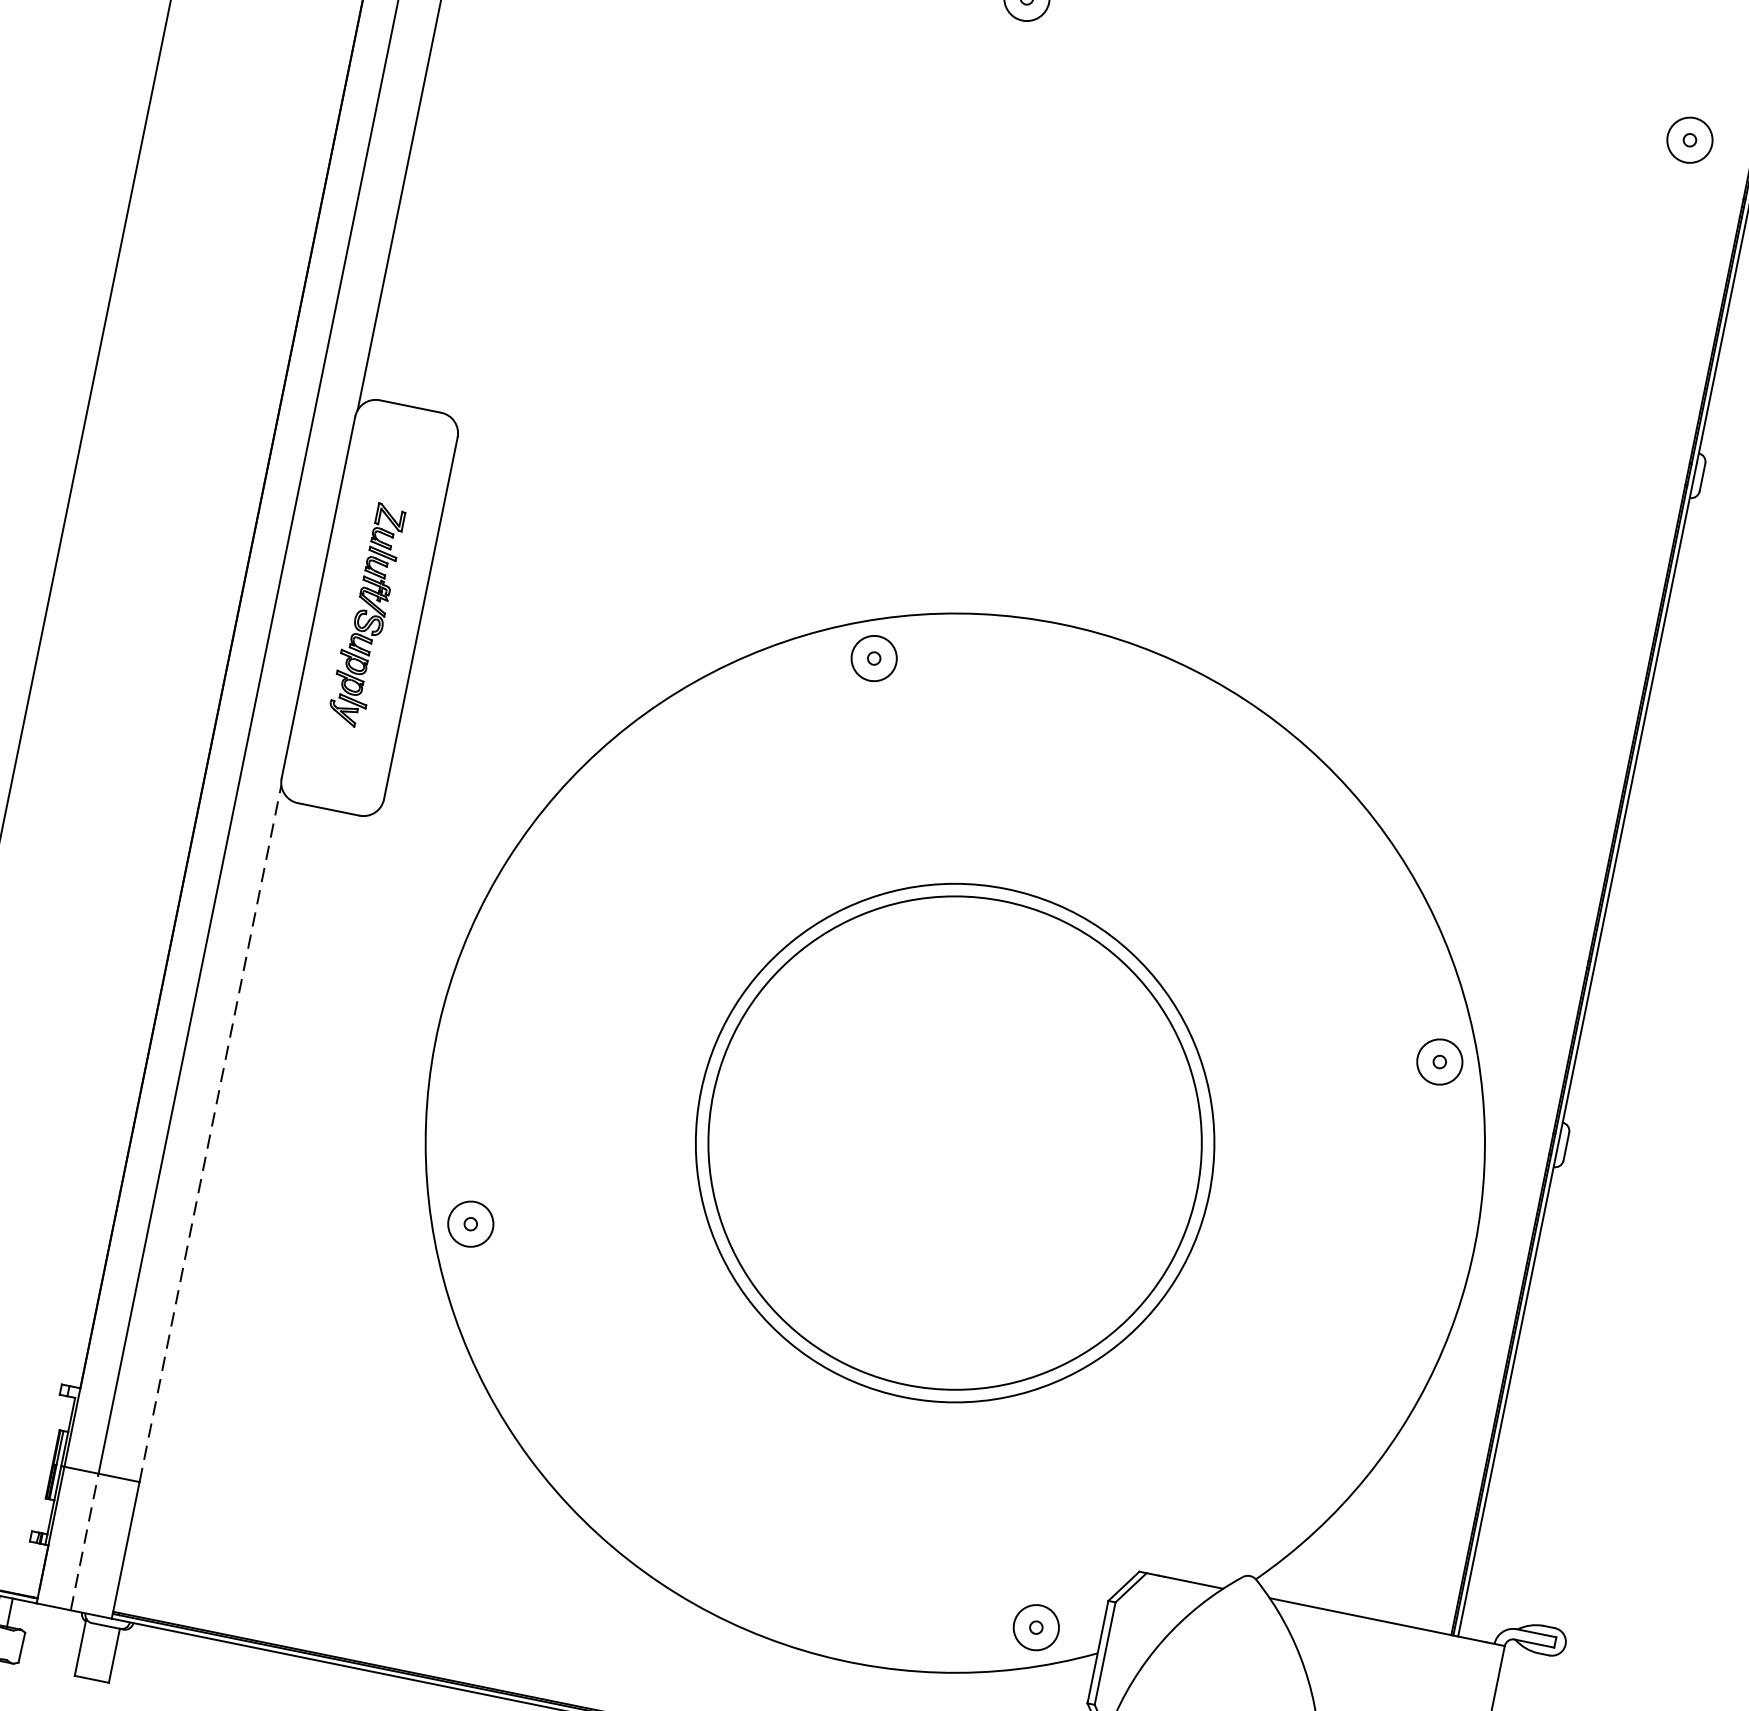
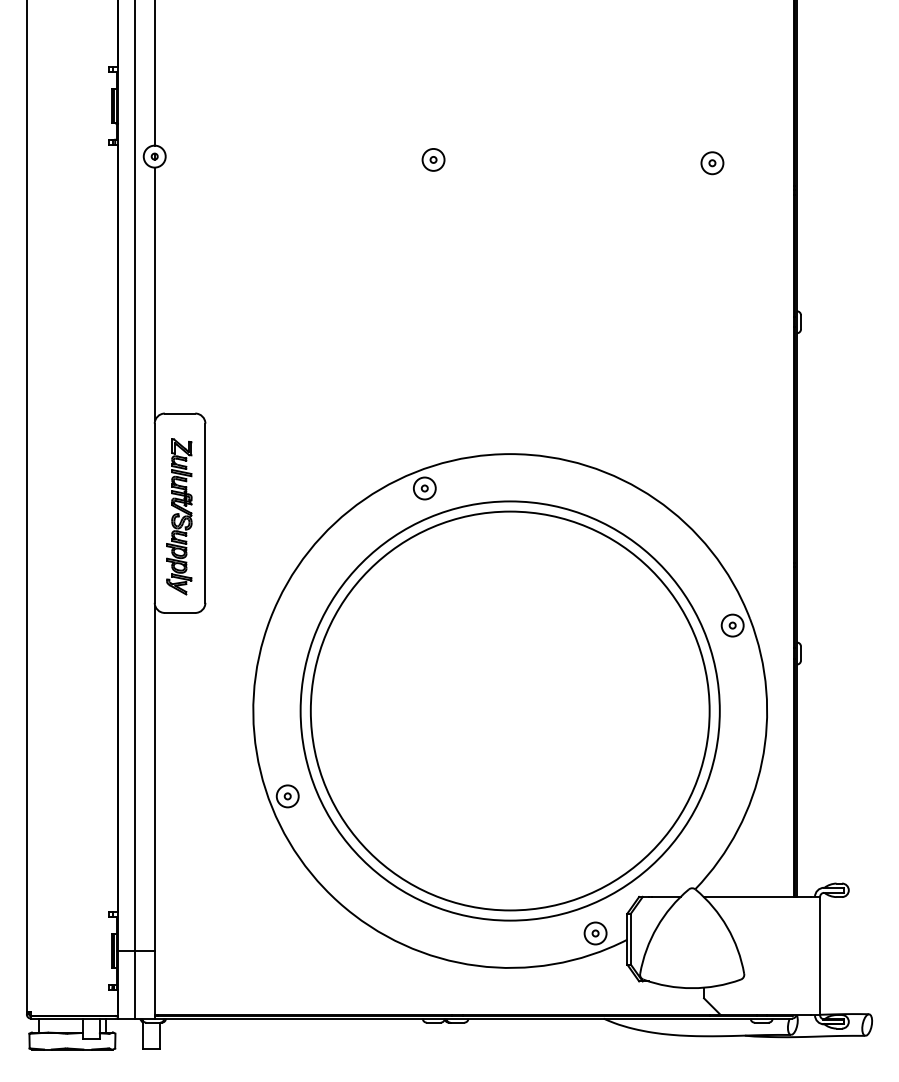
part: (1689, 140) -> (712, 163), moved
part: (367, 614) -> (179, 516), size x1.43
line: (210, 1133) -> (155, 778), dashed -> solid
part: (954, 1141) -> (509, 710), size x1.67
line: (83, 1541) -> (134, 984), dashed -> solid

